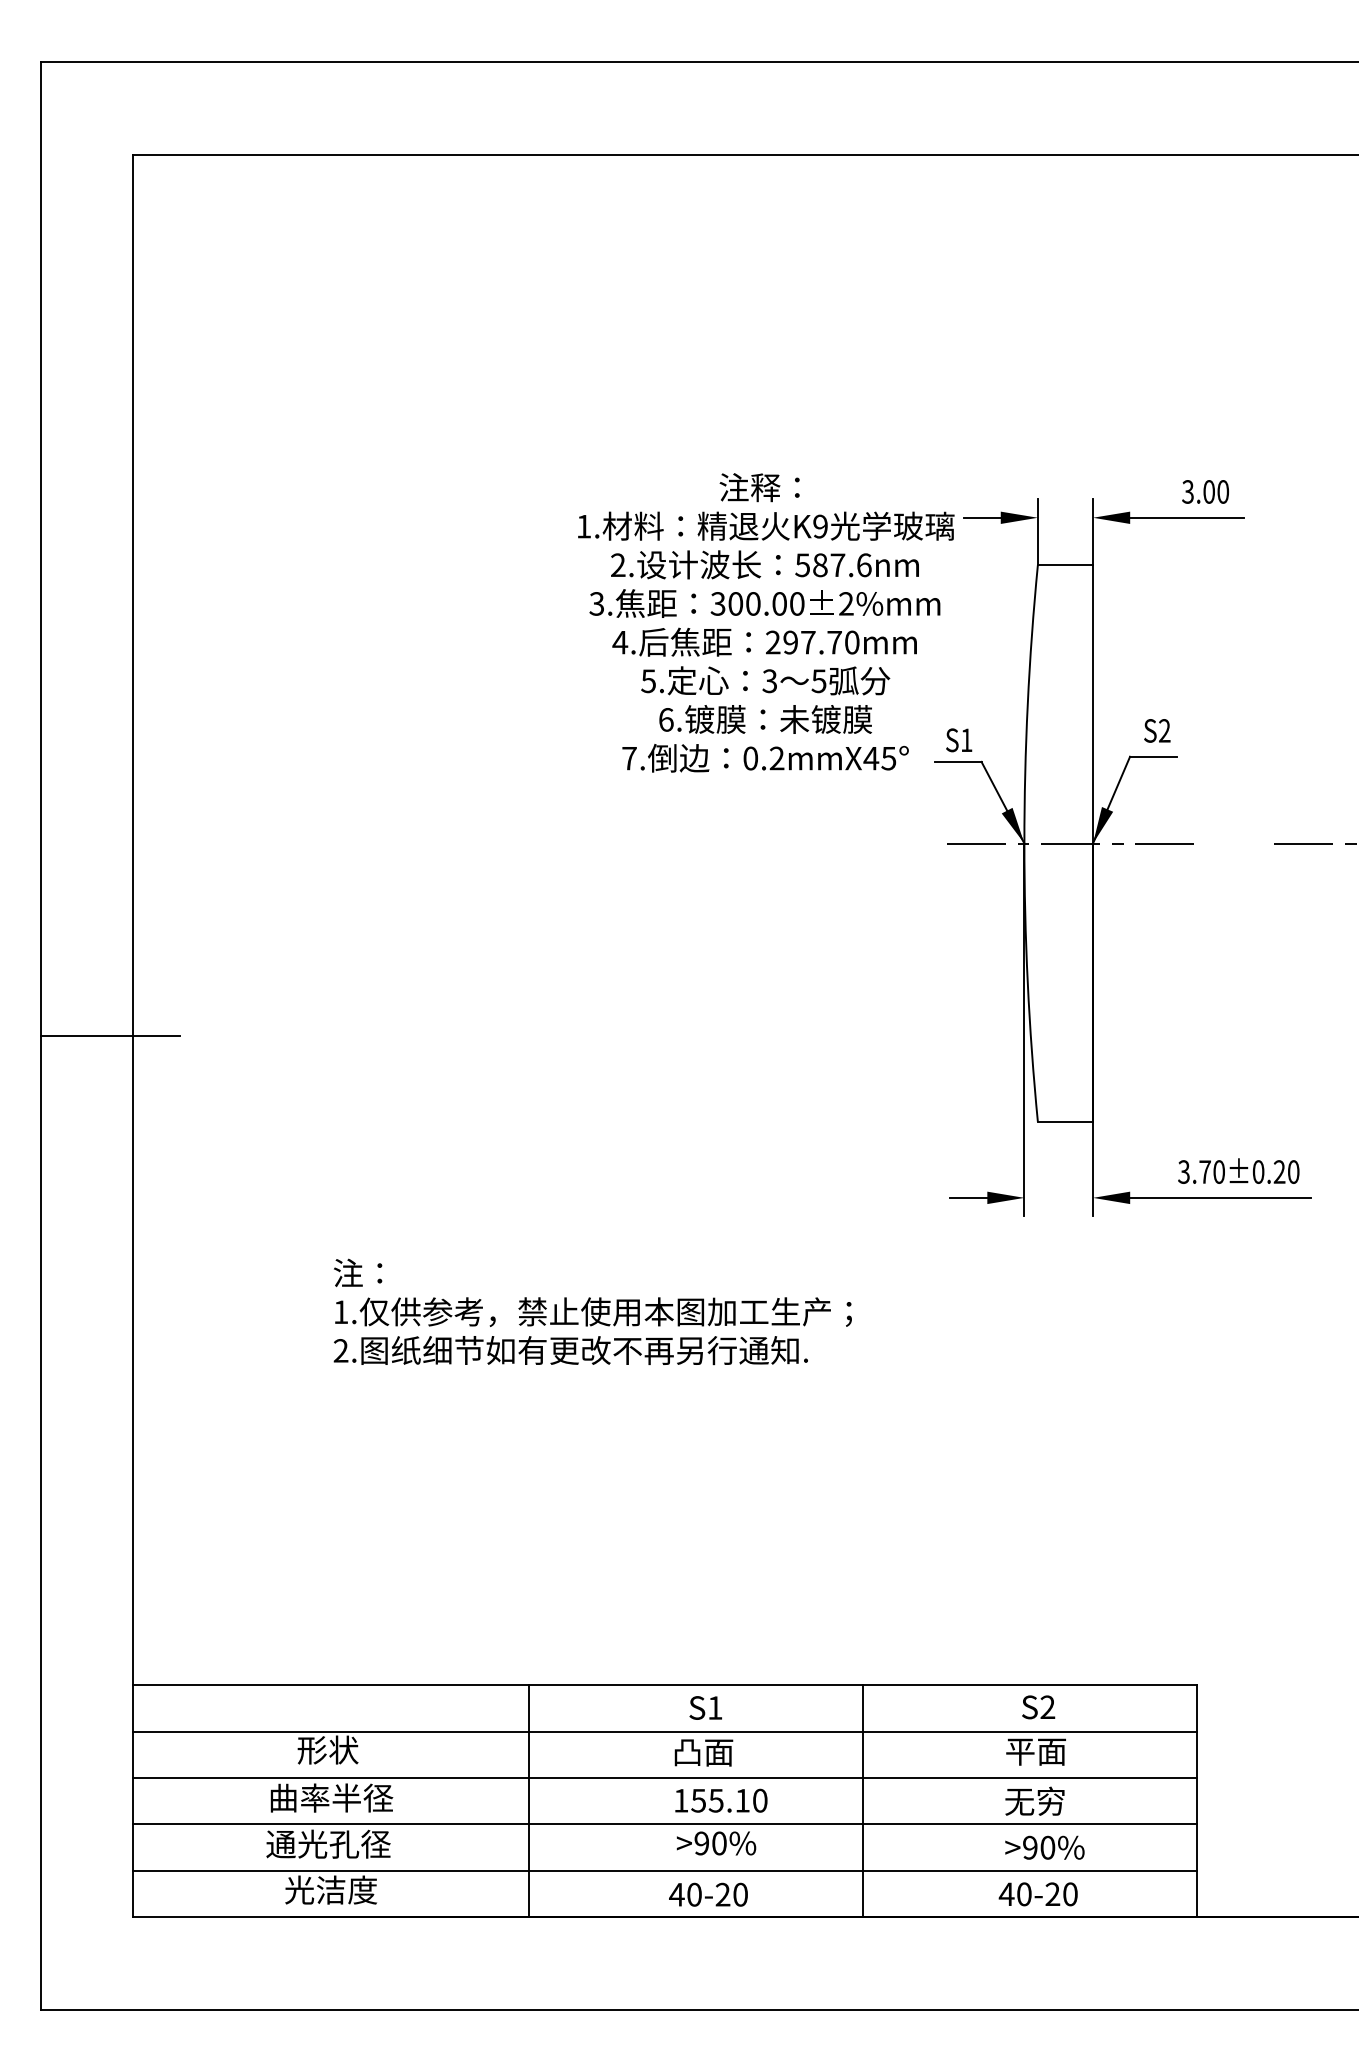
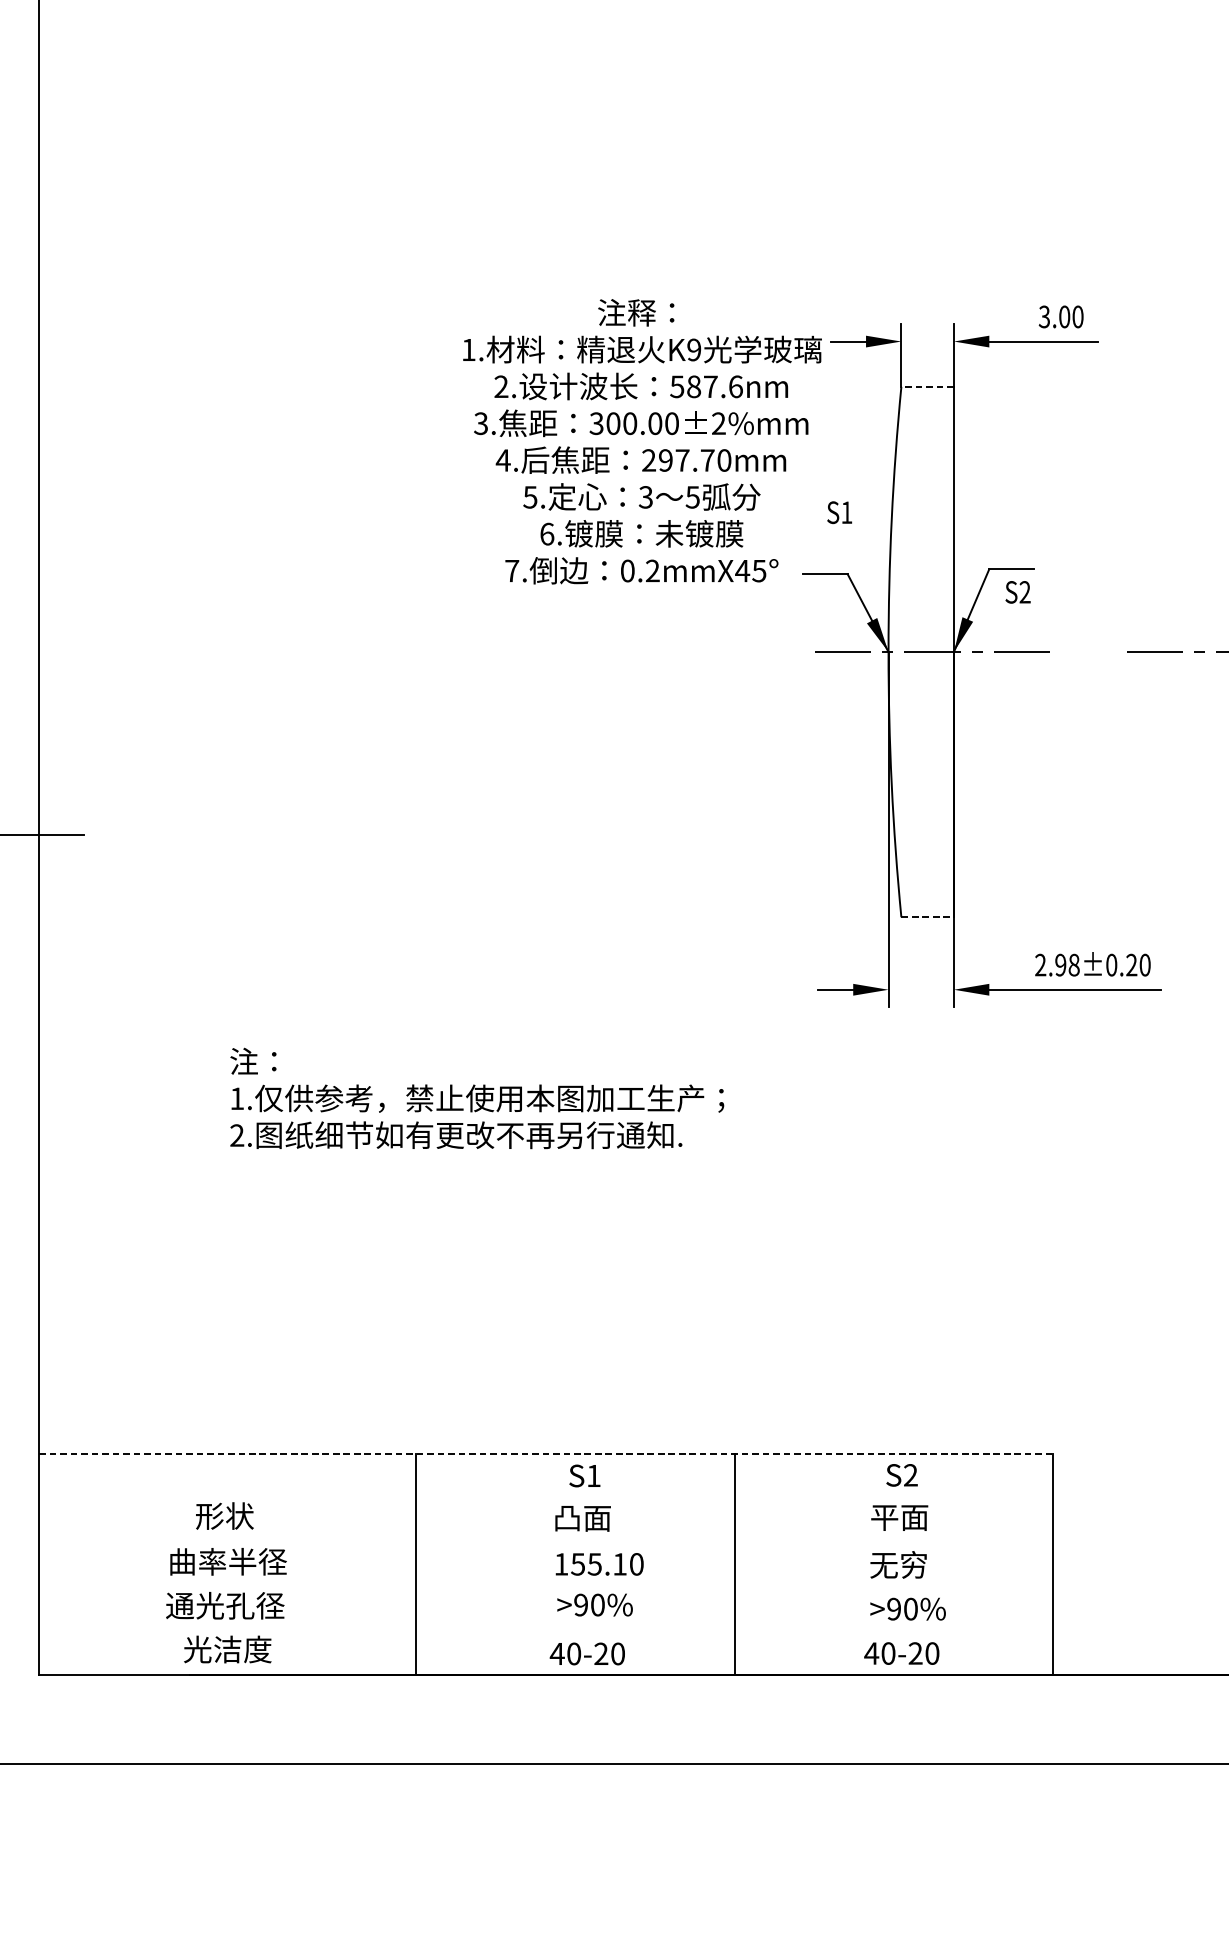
line: (1065, 565) -> (927, 387), solid -> dashed
text: (1157, 730) -> (1018, 591), moved
text: (959, 740) -> (840, 512), moved
line: (1065, 1121) -> (927, 916), solid -> dashed
text: (1201, 1171) -> (1057, 964), 3.70±0.20 -> 2.98±0.20
line: (665, 1685) -> (546, 1454), solid -> dashed
line: (664, 1731) -> (545, 1498), removed
line: (664, 1777) -> (545, 1542), removed
line: (664, 1824) -> (545, 1587), removed
line: (664, 1870) -> (545, 1630), removed

